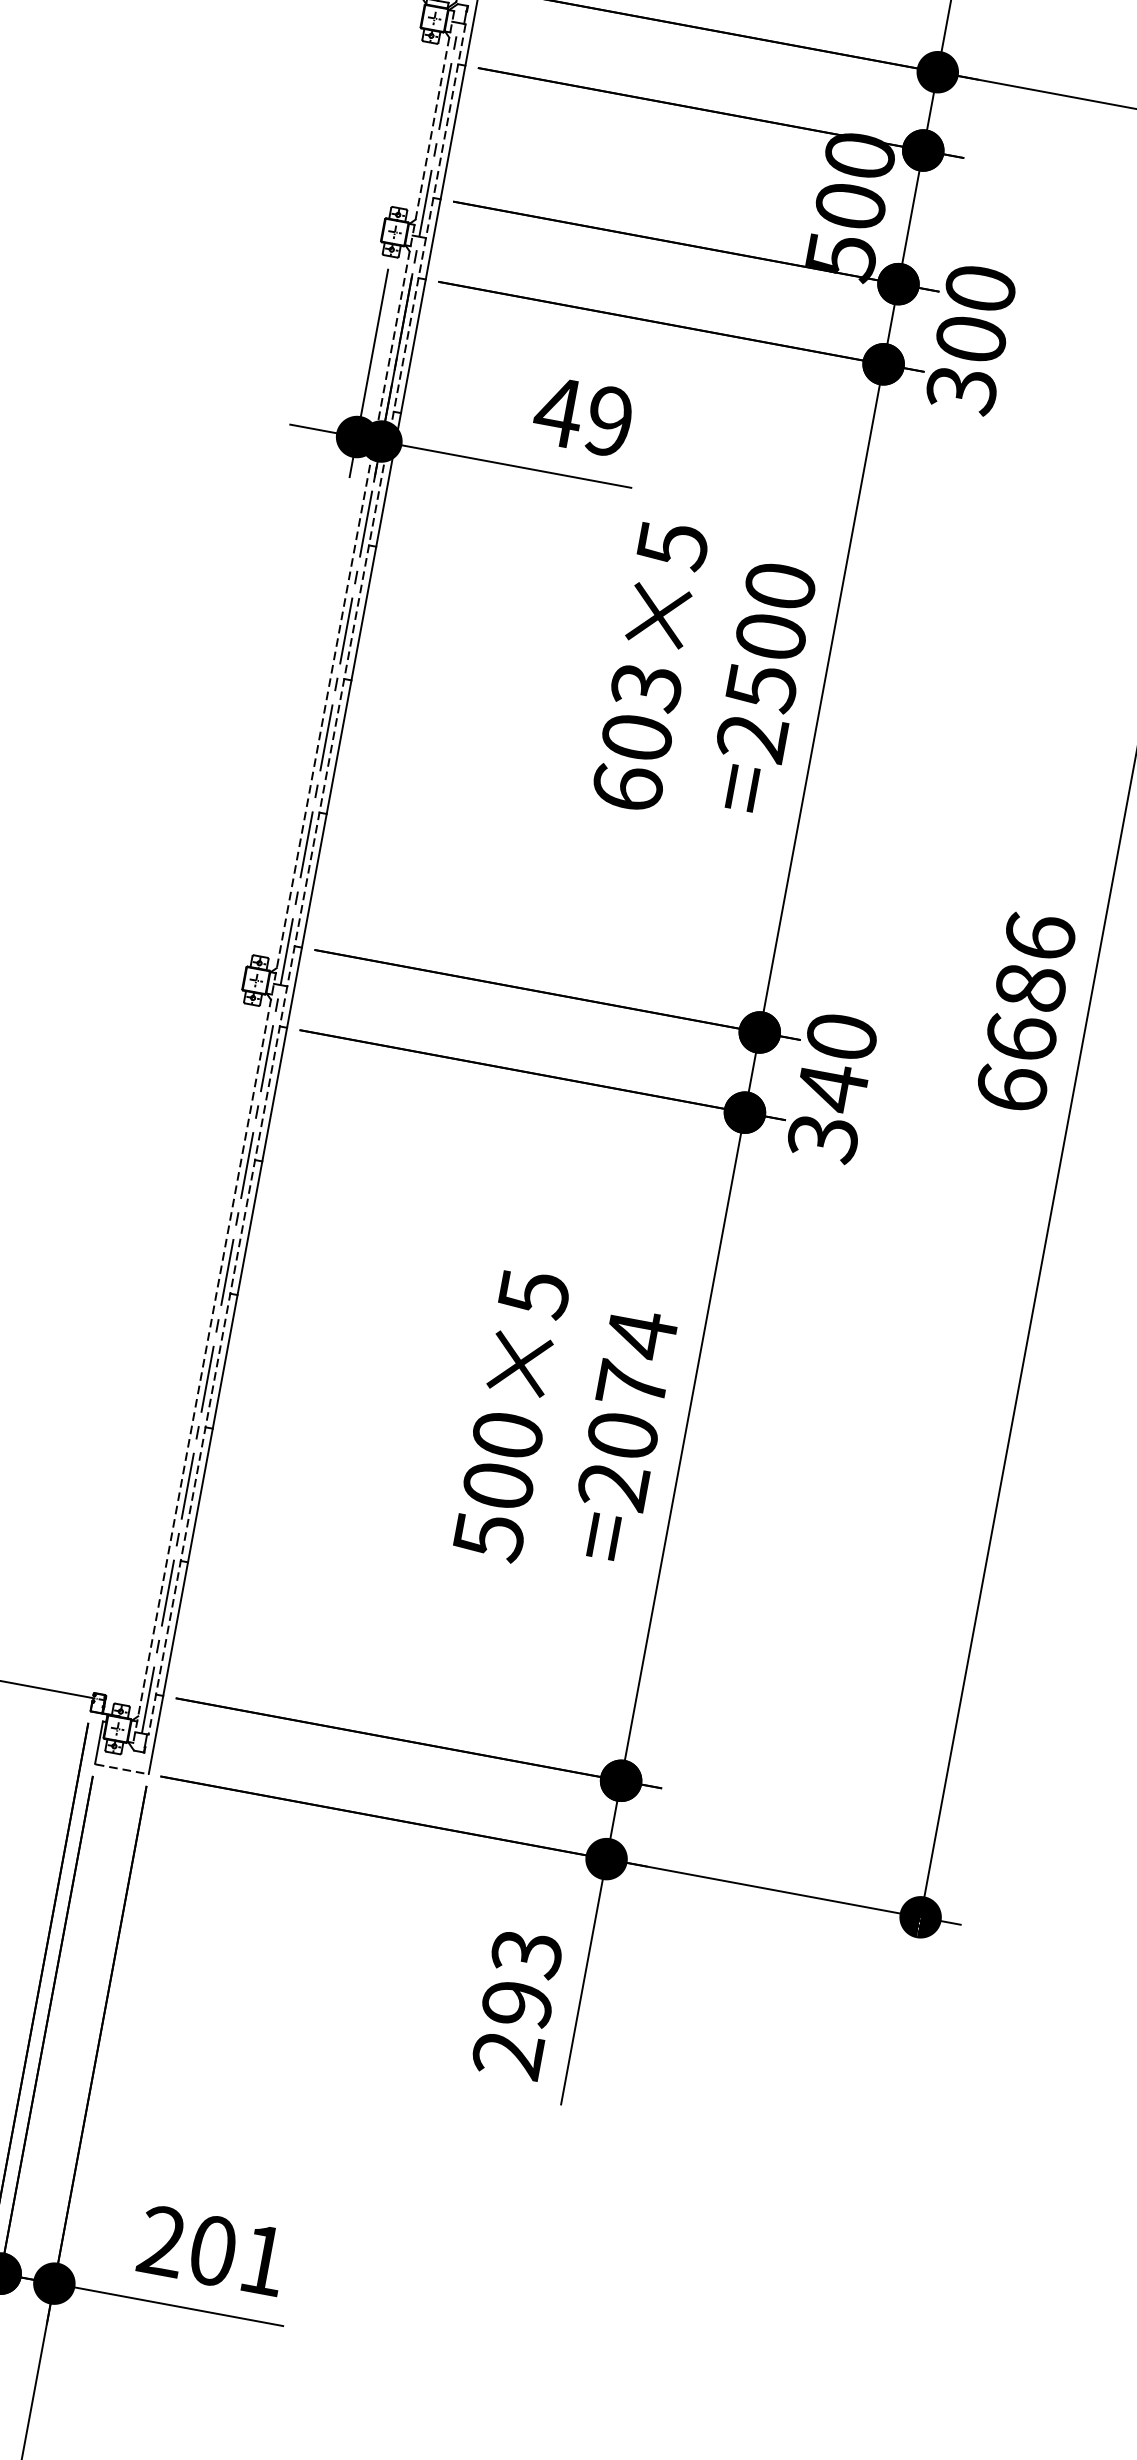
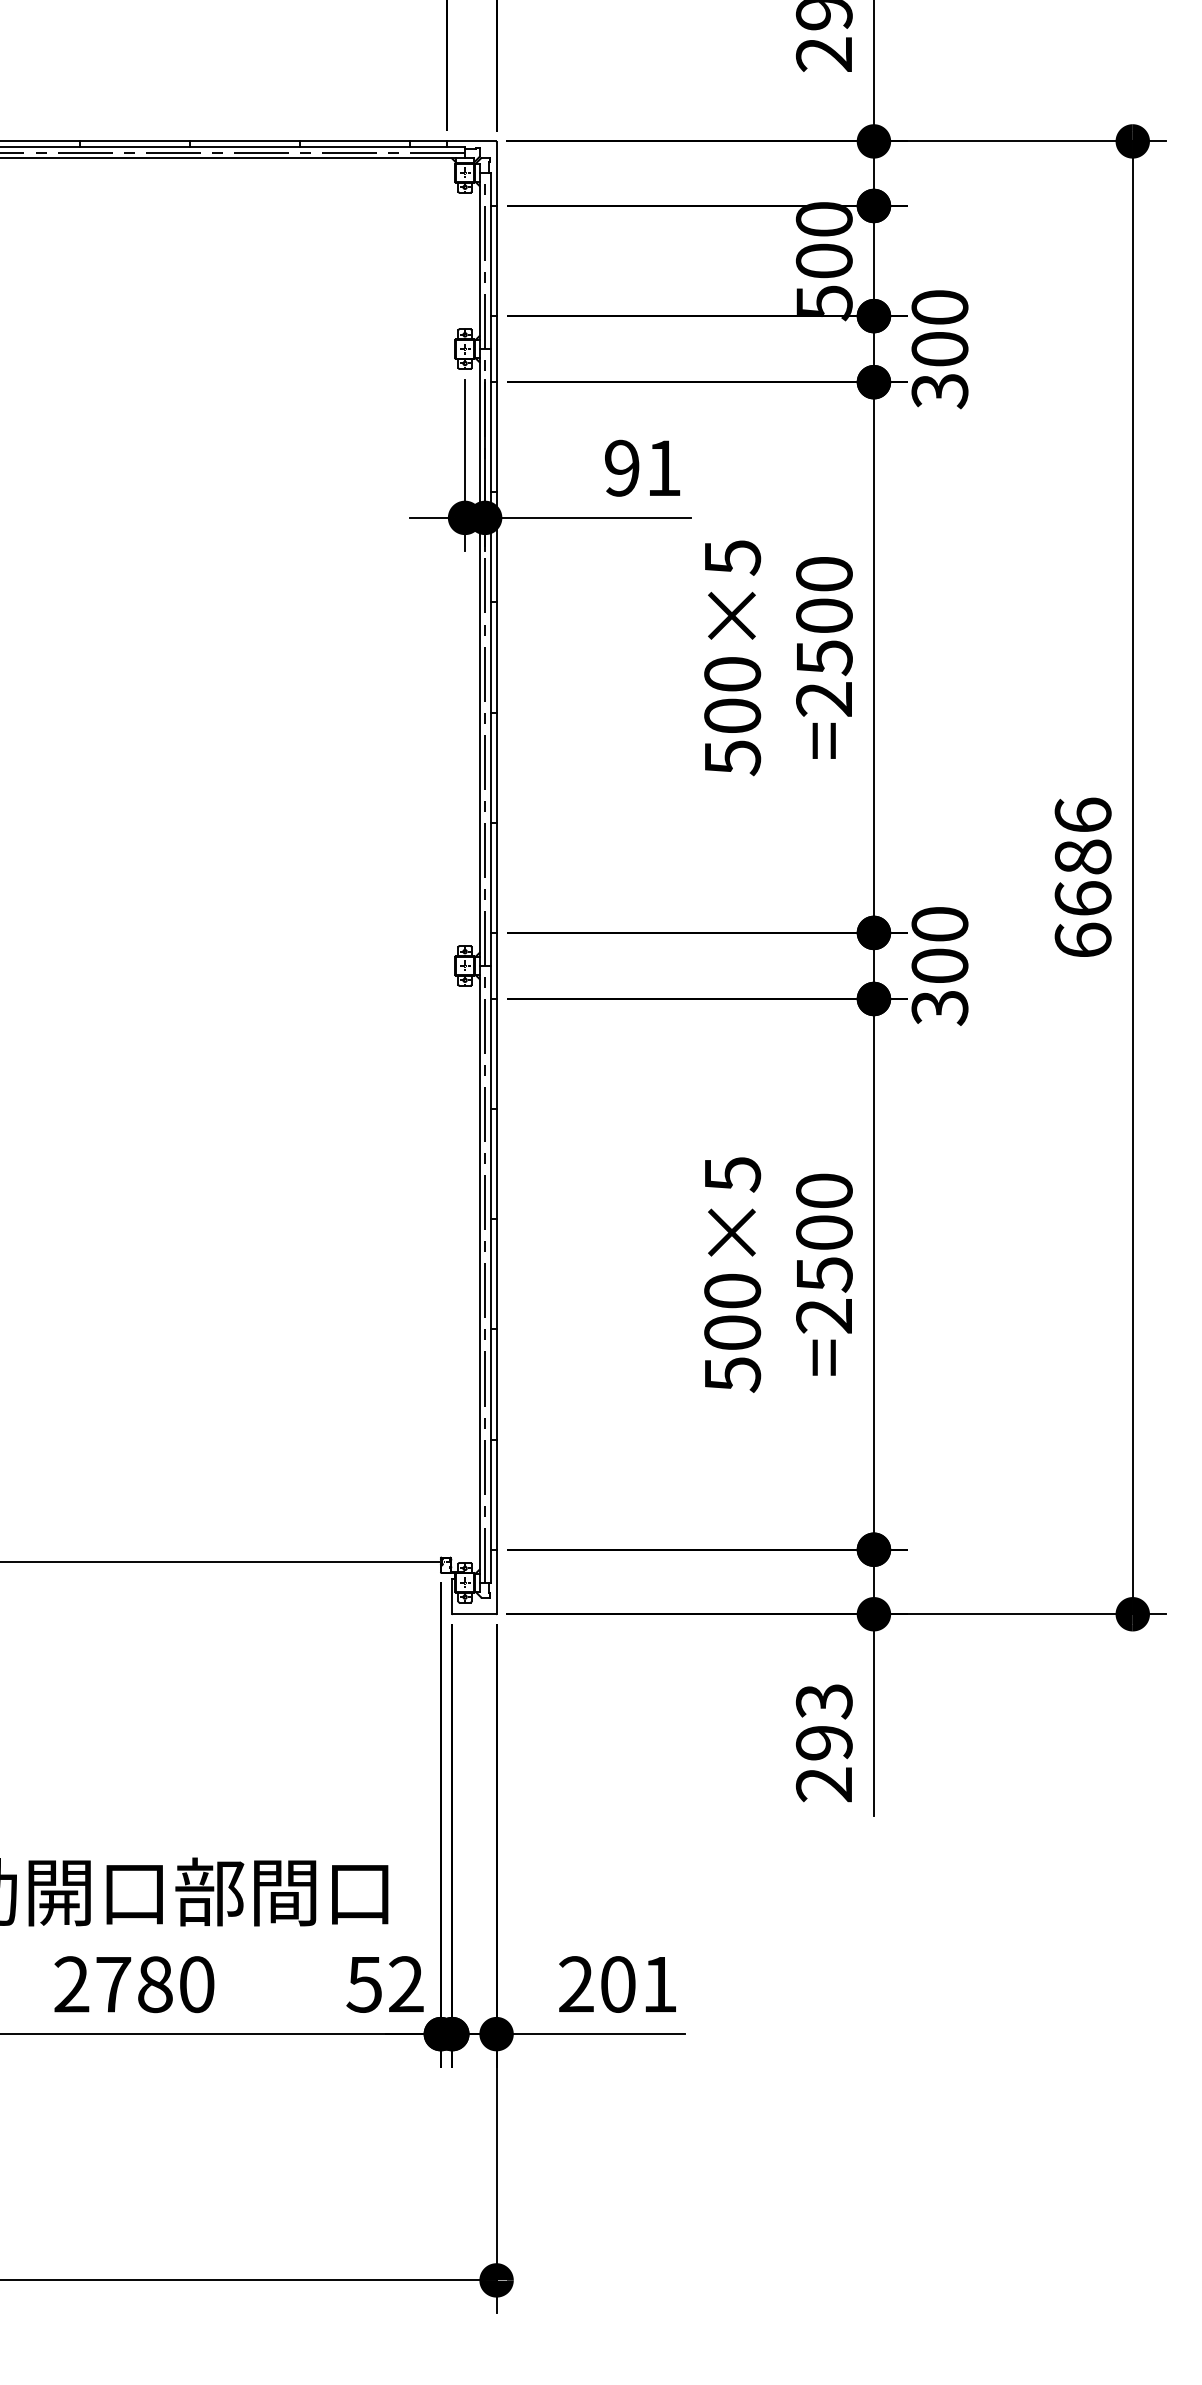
text: (582, 415) -> (641, 467), 49 -> 91
text: (636, 738) -> (732, 716), 603×5 -> 500×5
line: (293, 876) -> (479, 877), dashed -> solid
line: (307, 879) -> (490, 877), dashed -> solid
text: (831, 1087) -> (939, 966), 340 -> 300
text: (632, 1384) -> (824, 1232), =2074 -> =2500
line: (121, 1769) -> (474, 1614), dashed -> solid

